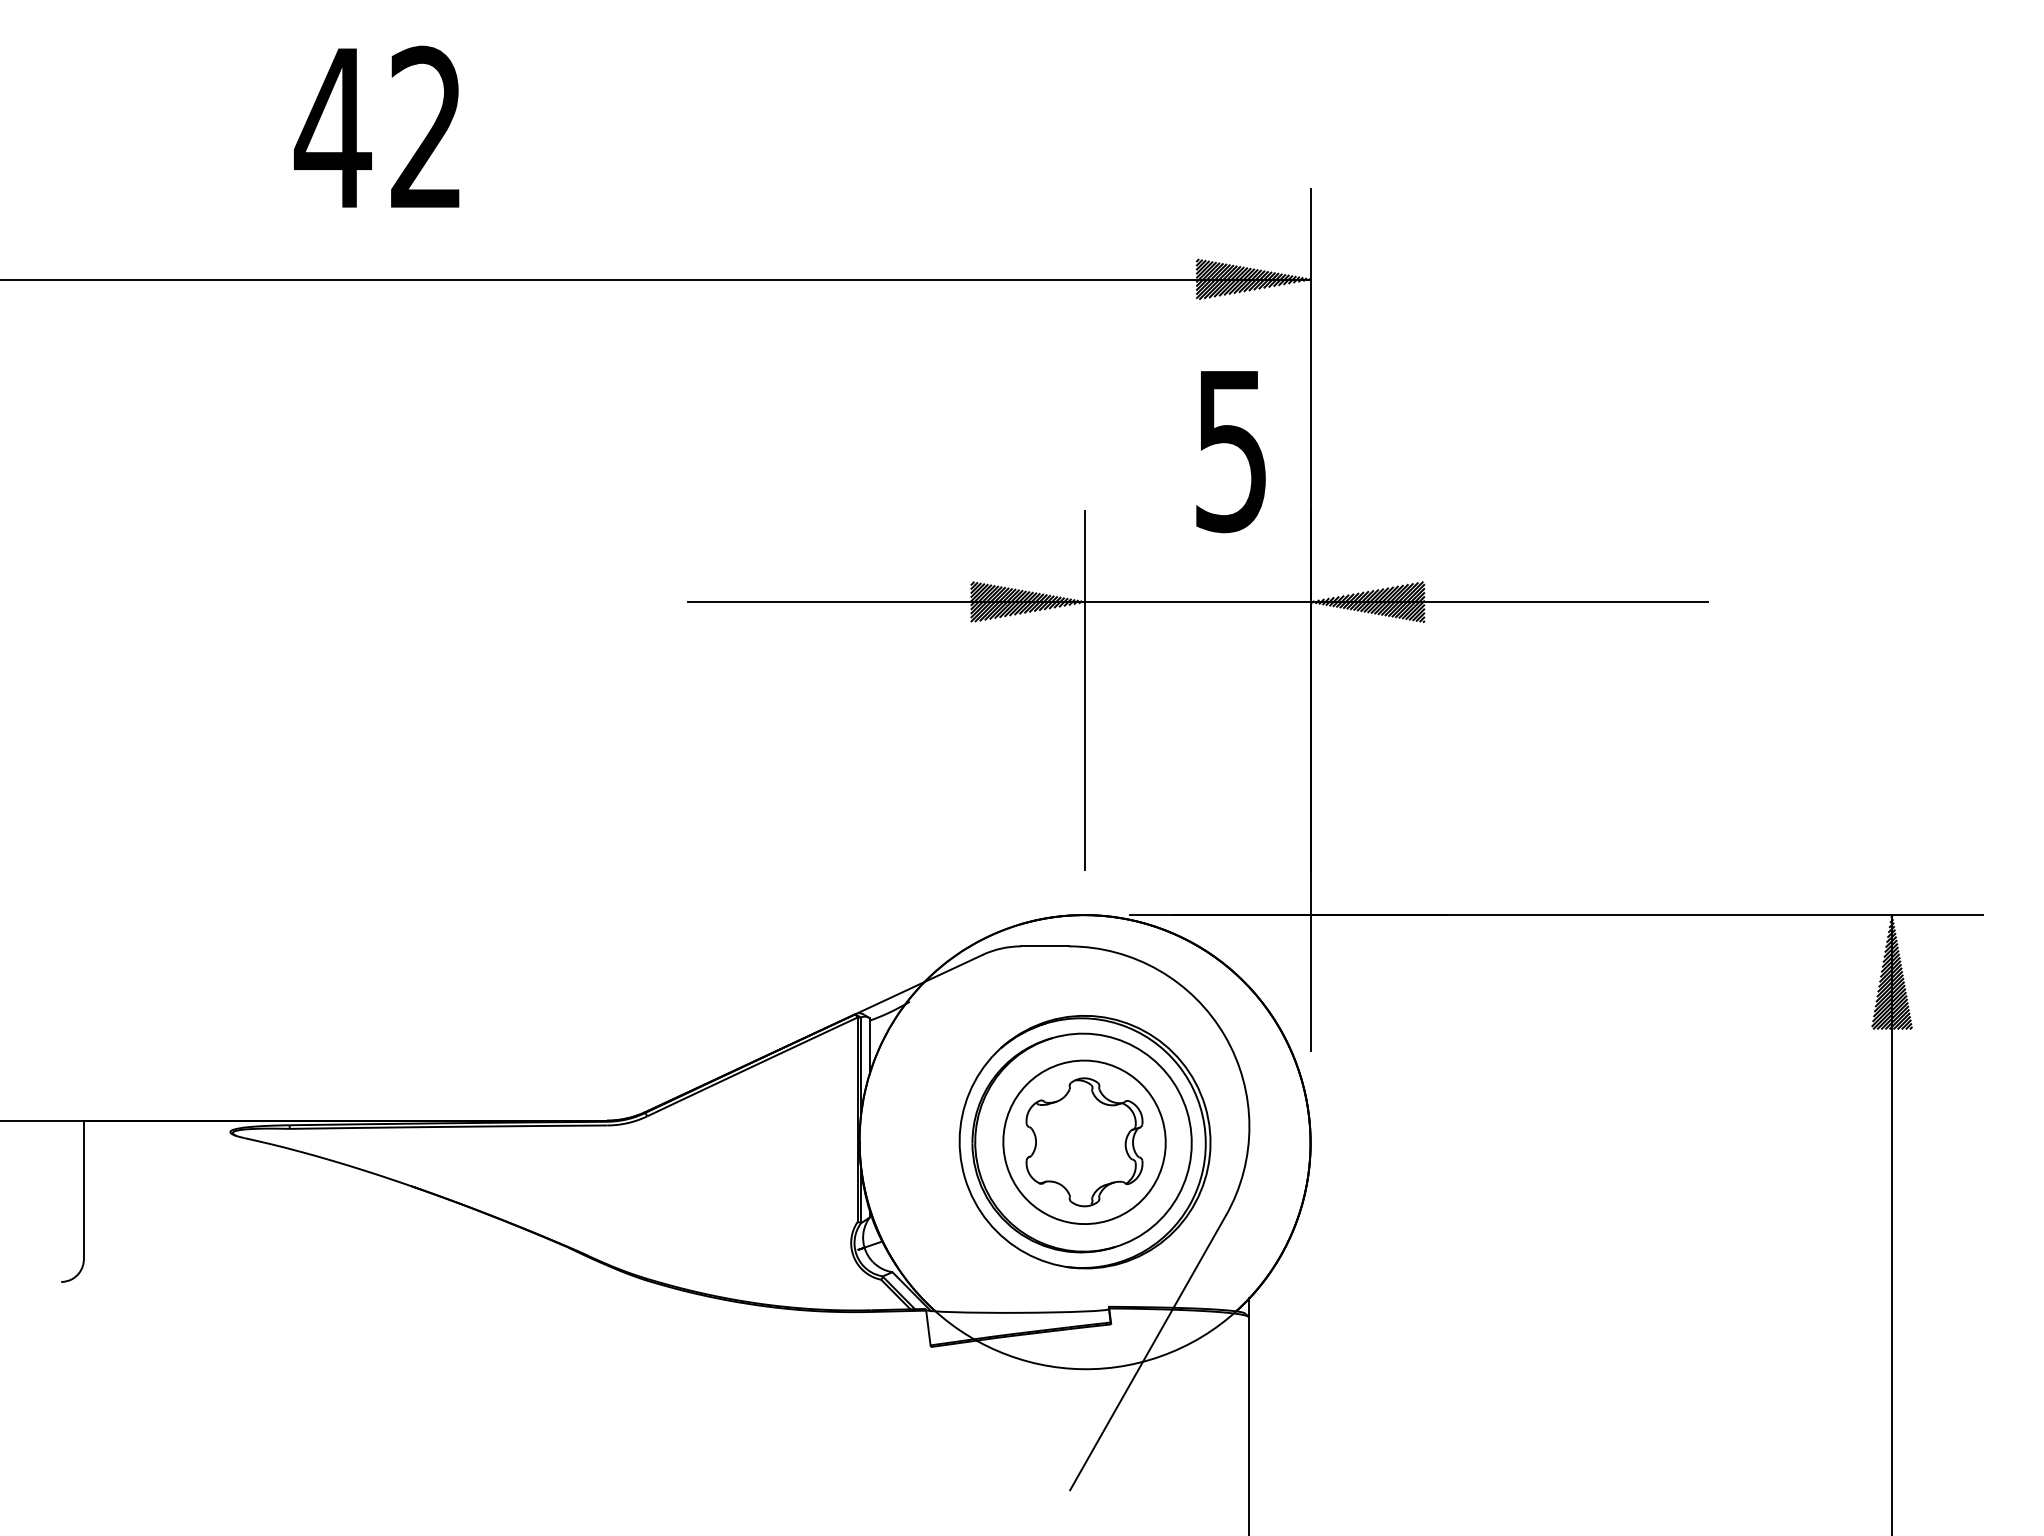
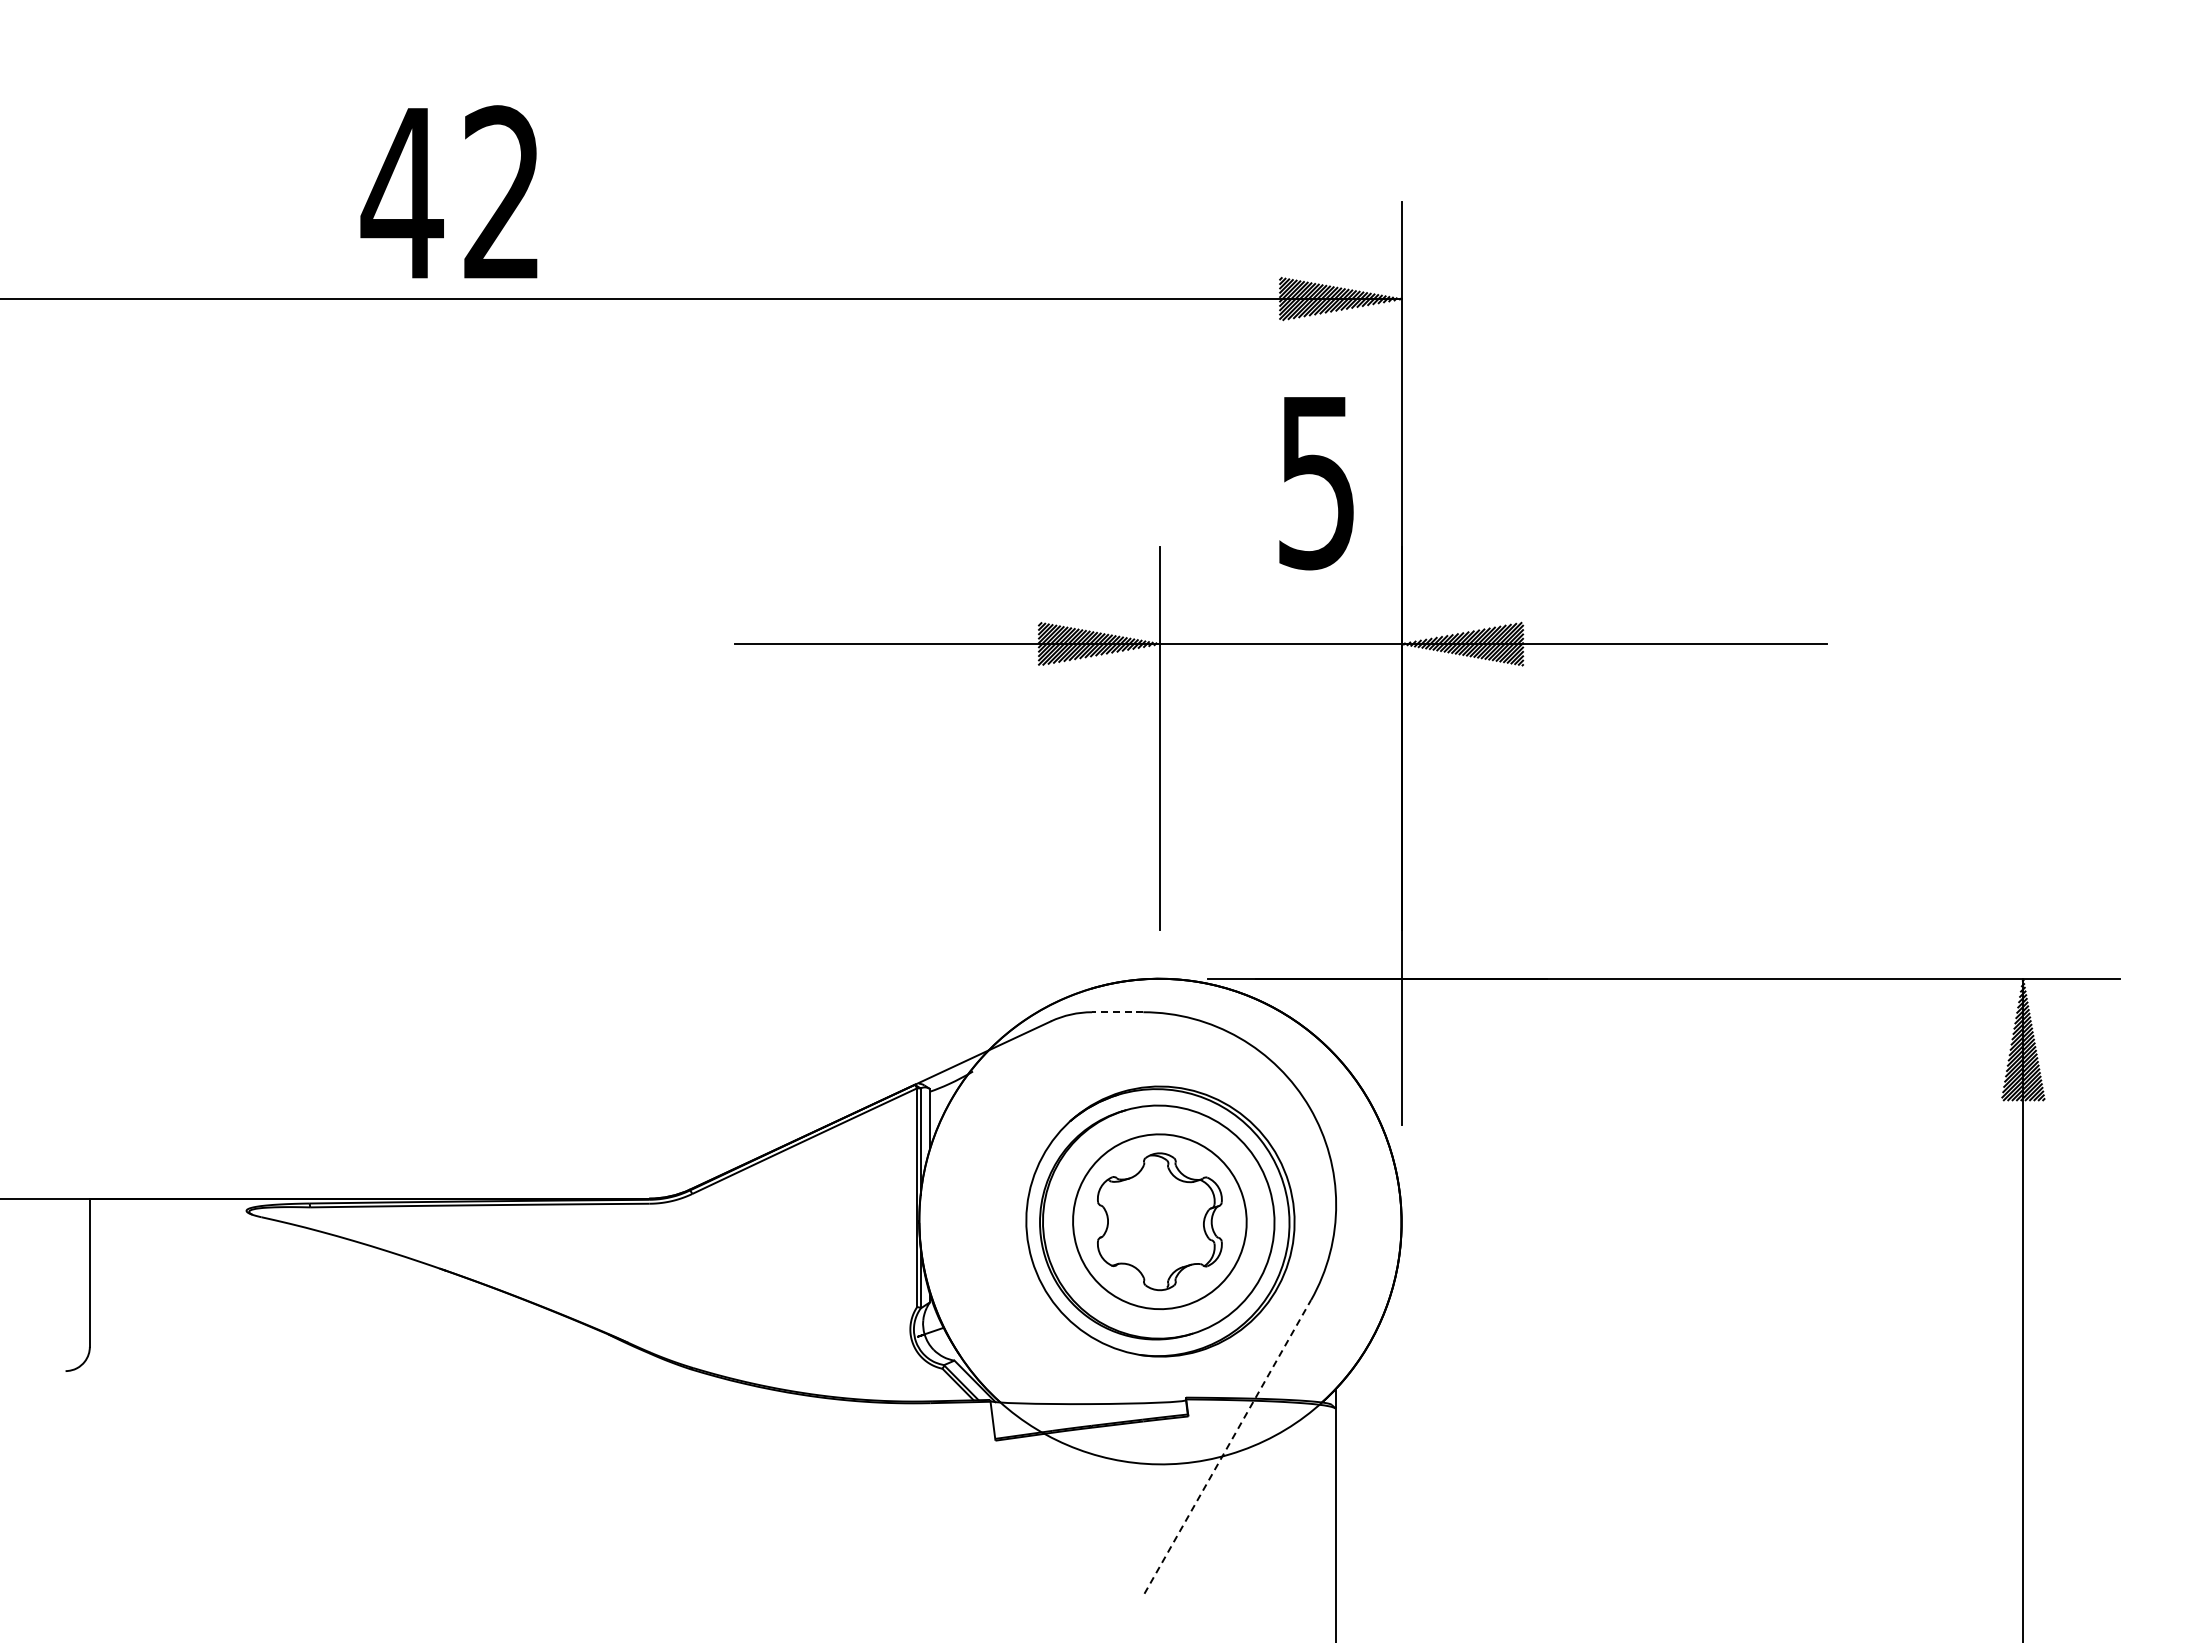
text: (376, 126) -> (448, 191), moved
line: (1044, 946) -> (1117, 1012), solid -> dashed
line: (1147, 1352) -> (1227, 1446), solid -> dashed

